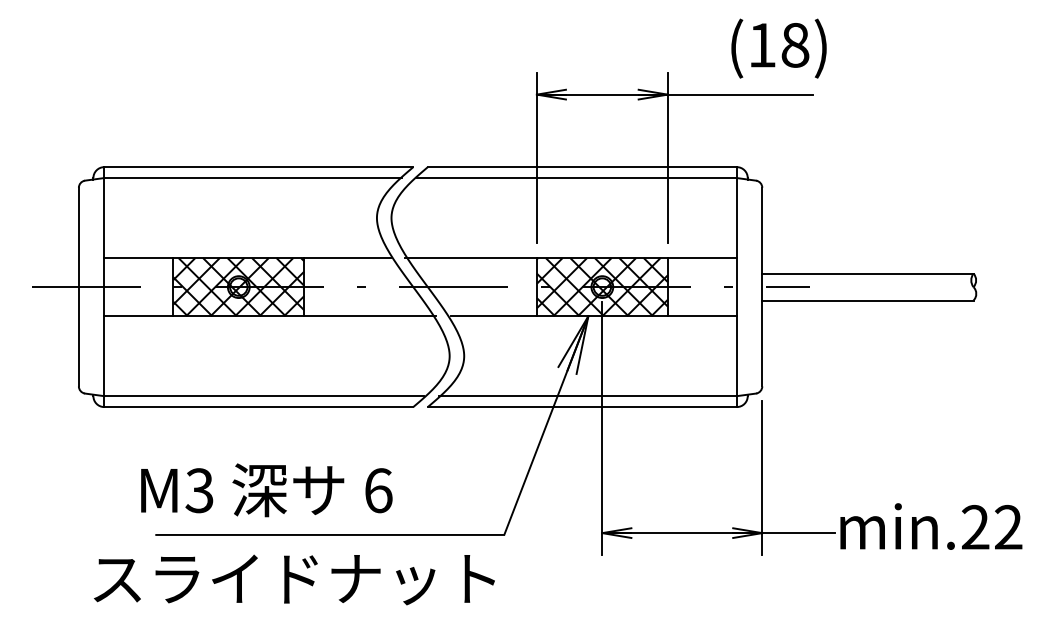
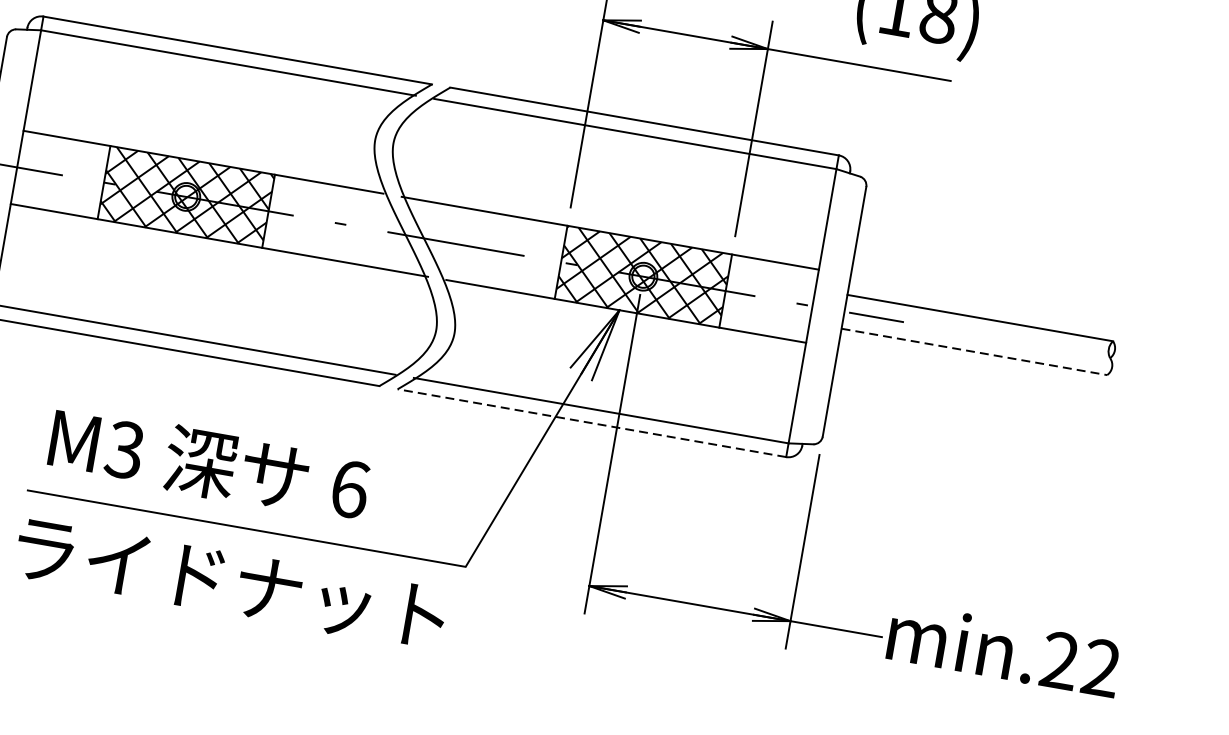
line: (867, 300) -> (973, 351), solid -> dashed
line: (581, 407) -> (590, 423), solid -> dashed
text: (266, 490) -> (209, 464), moved

